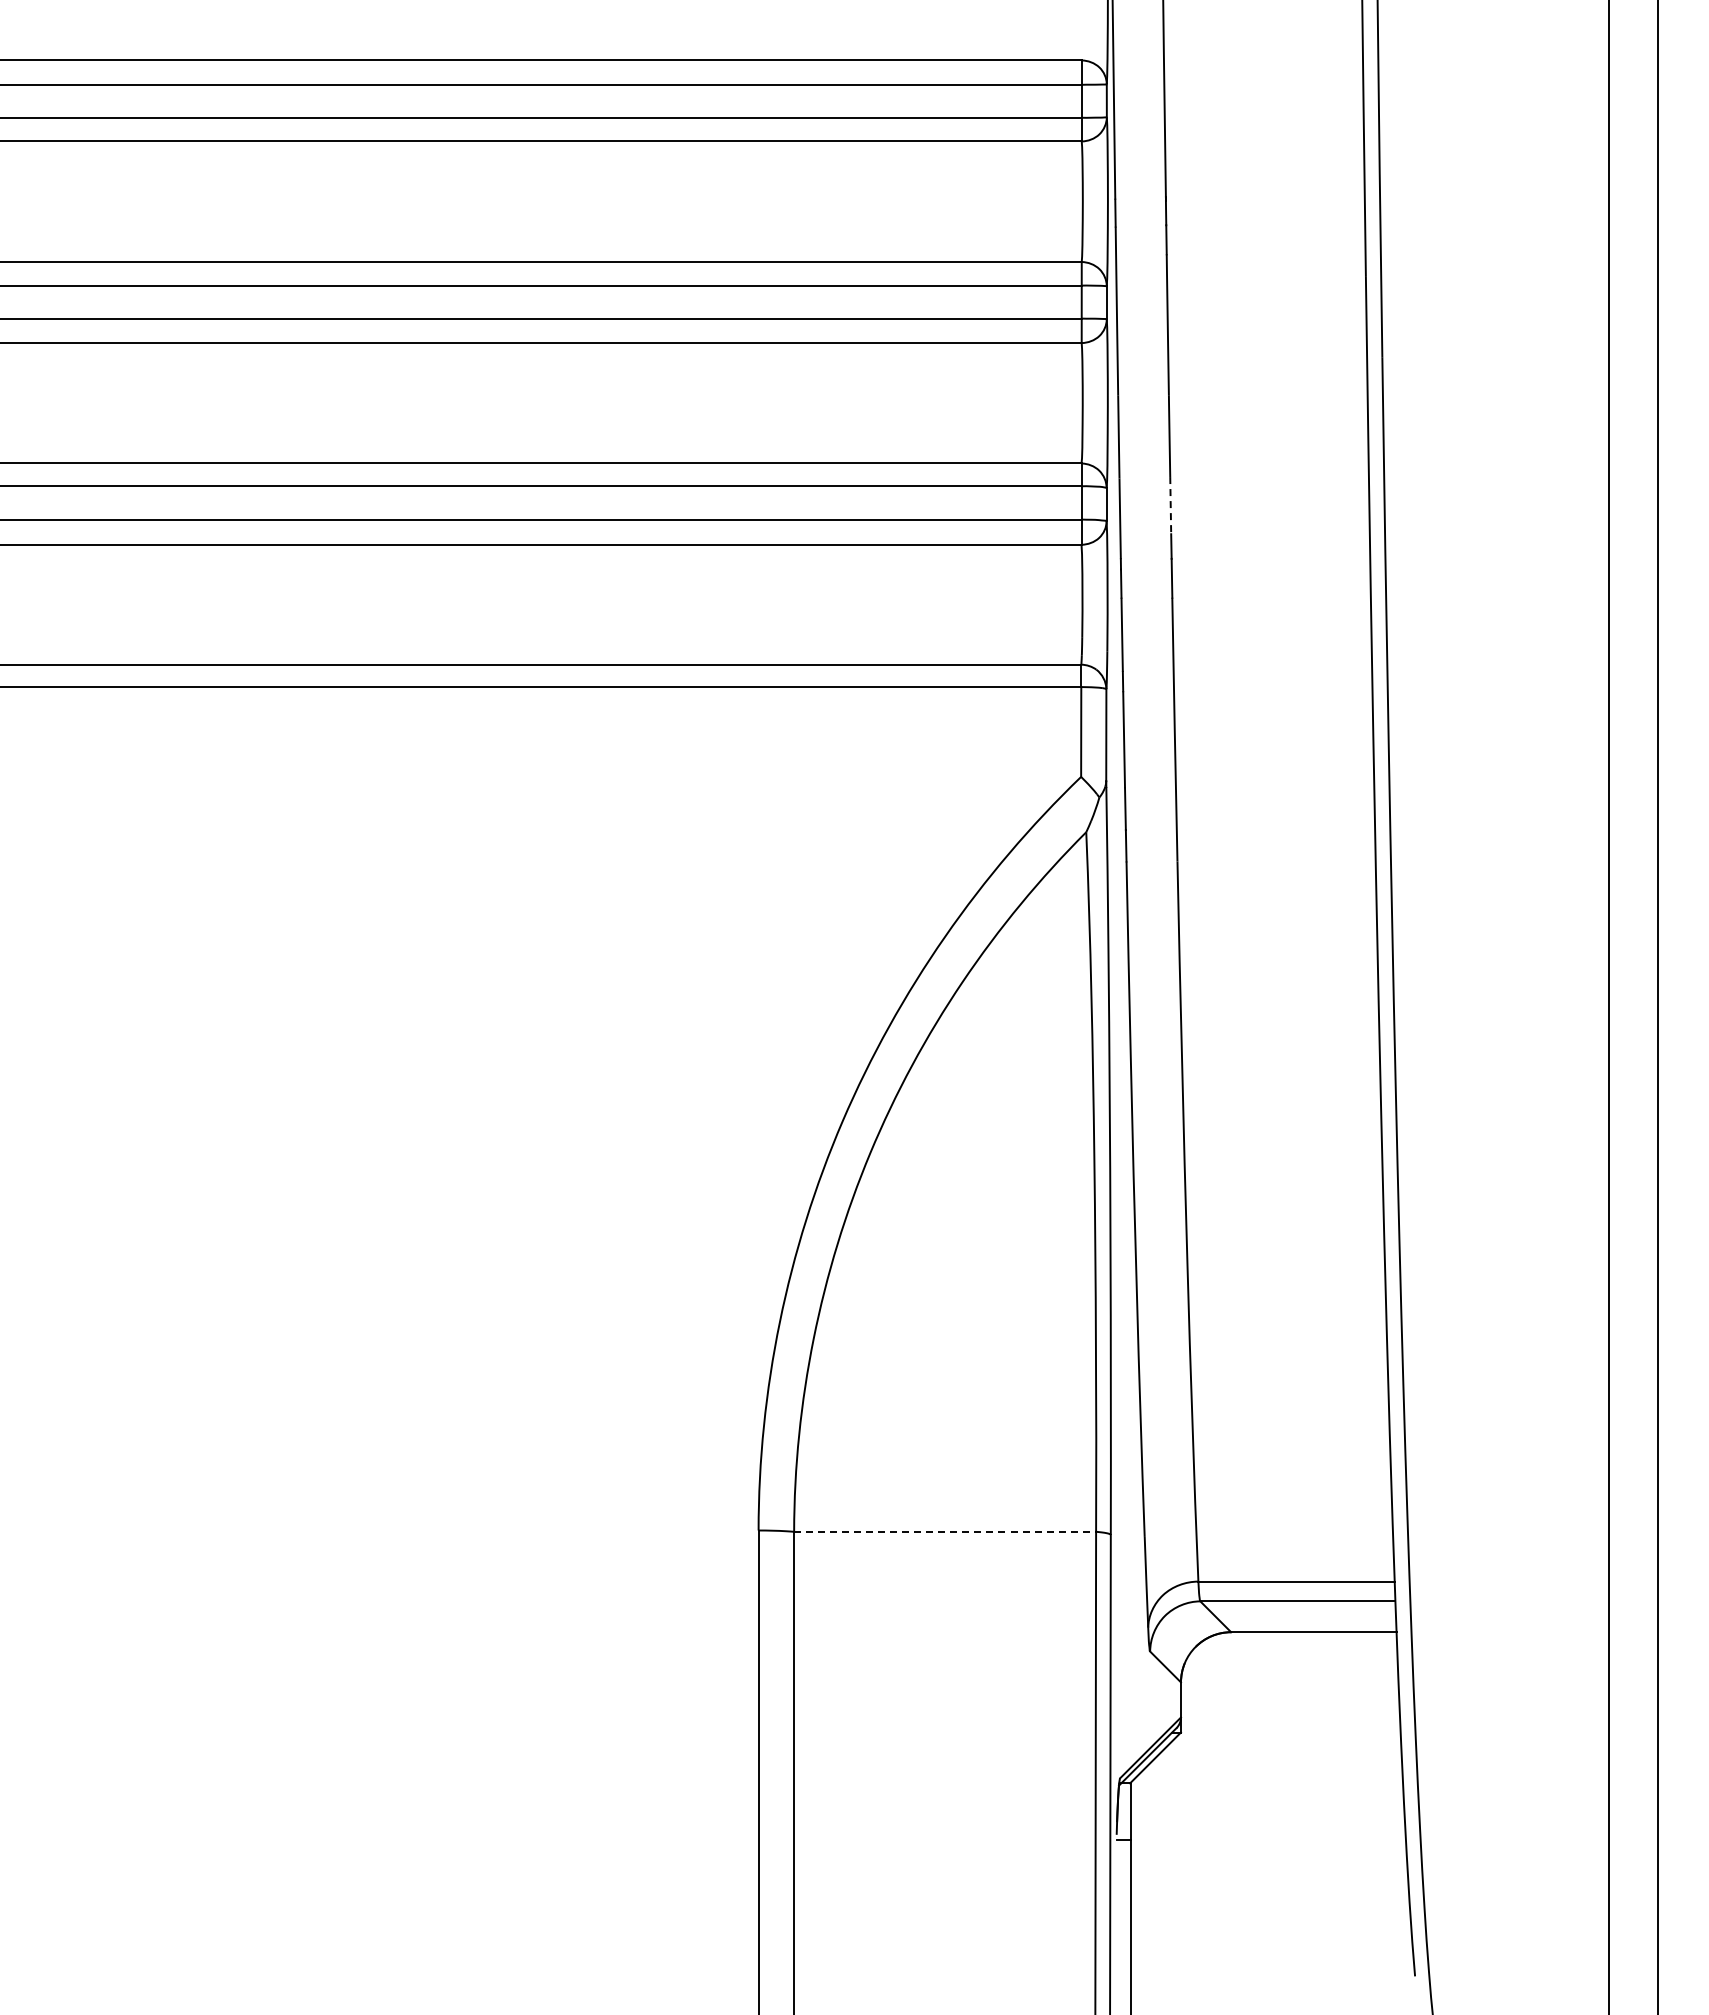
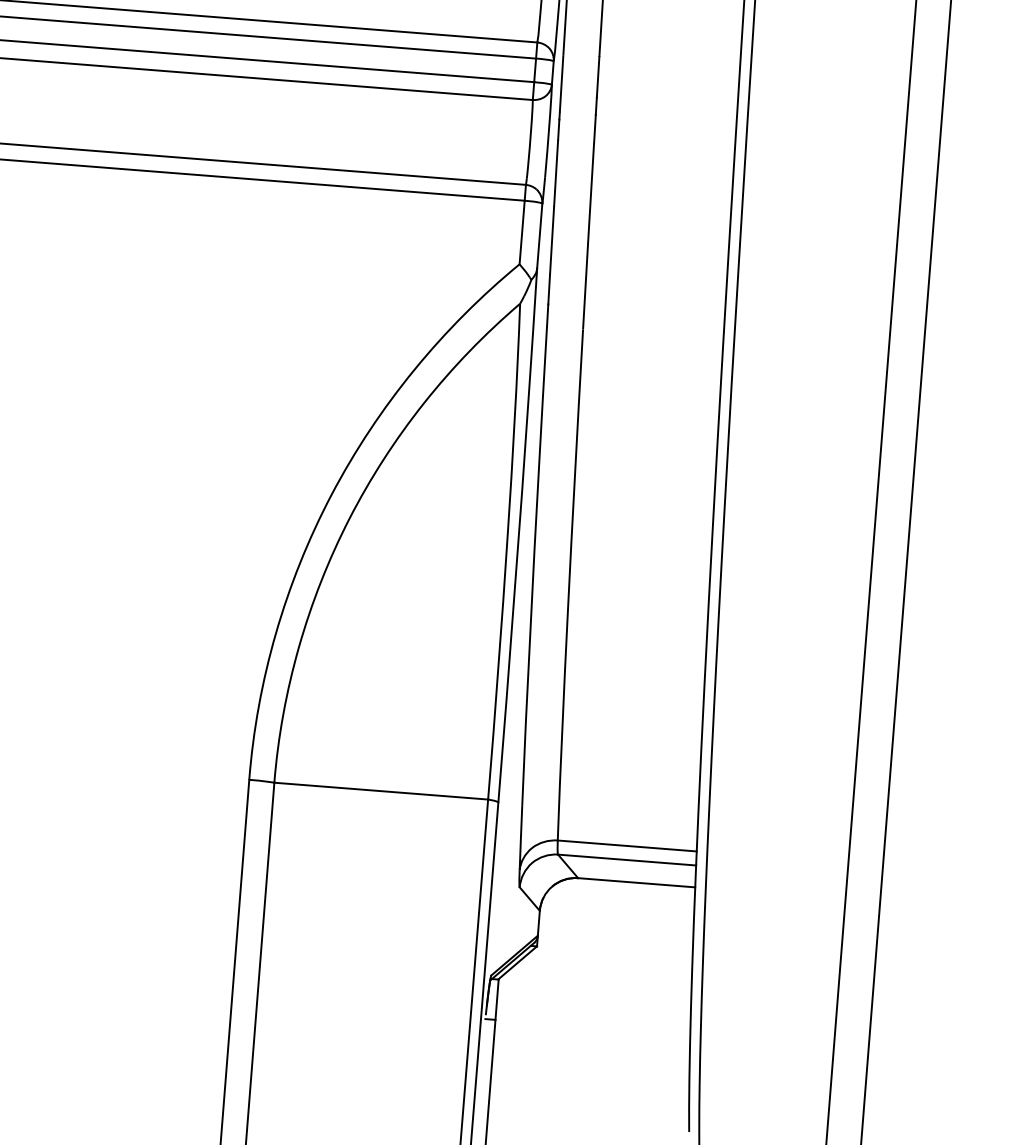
line: (1170, 505) -> (597, 77), dashed -> solid
line: (945, 1531) -> (381, 790), dashed -> solid

